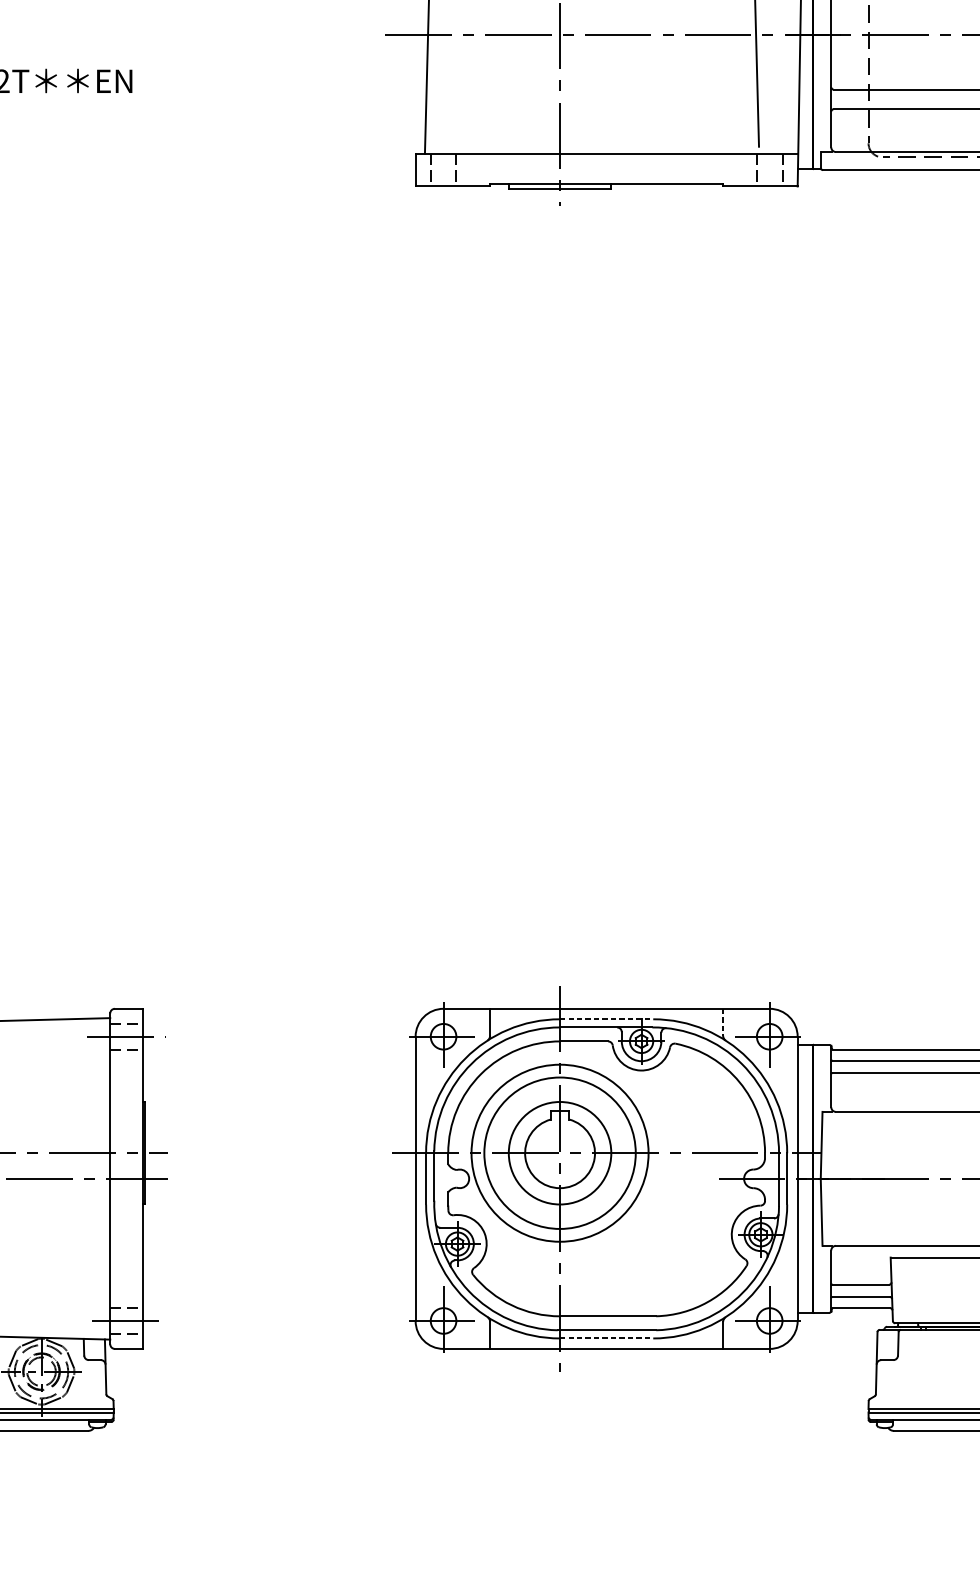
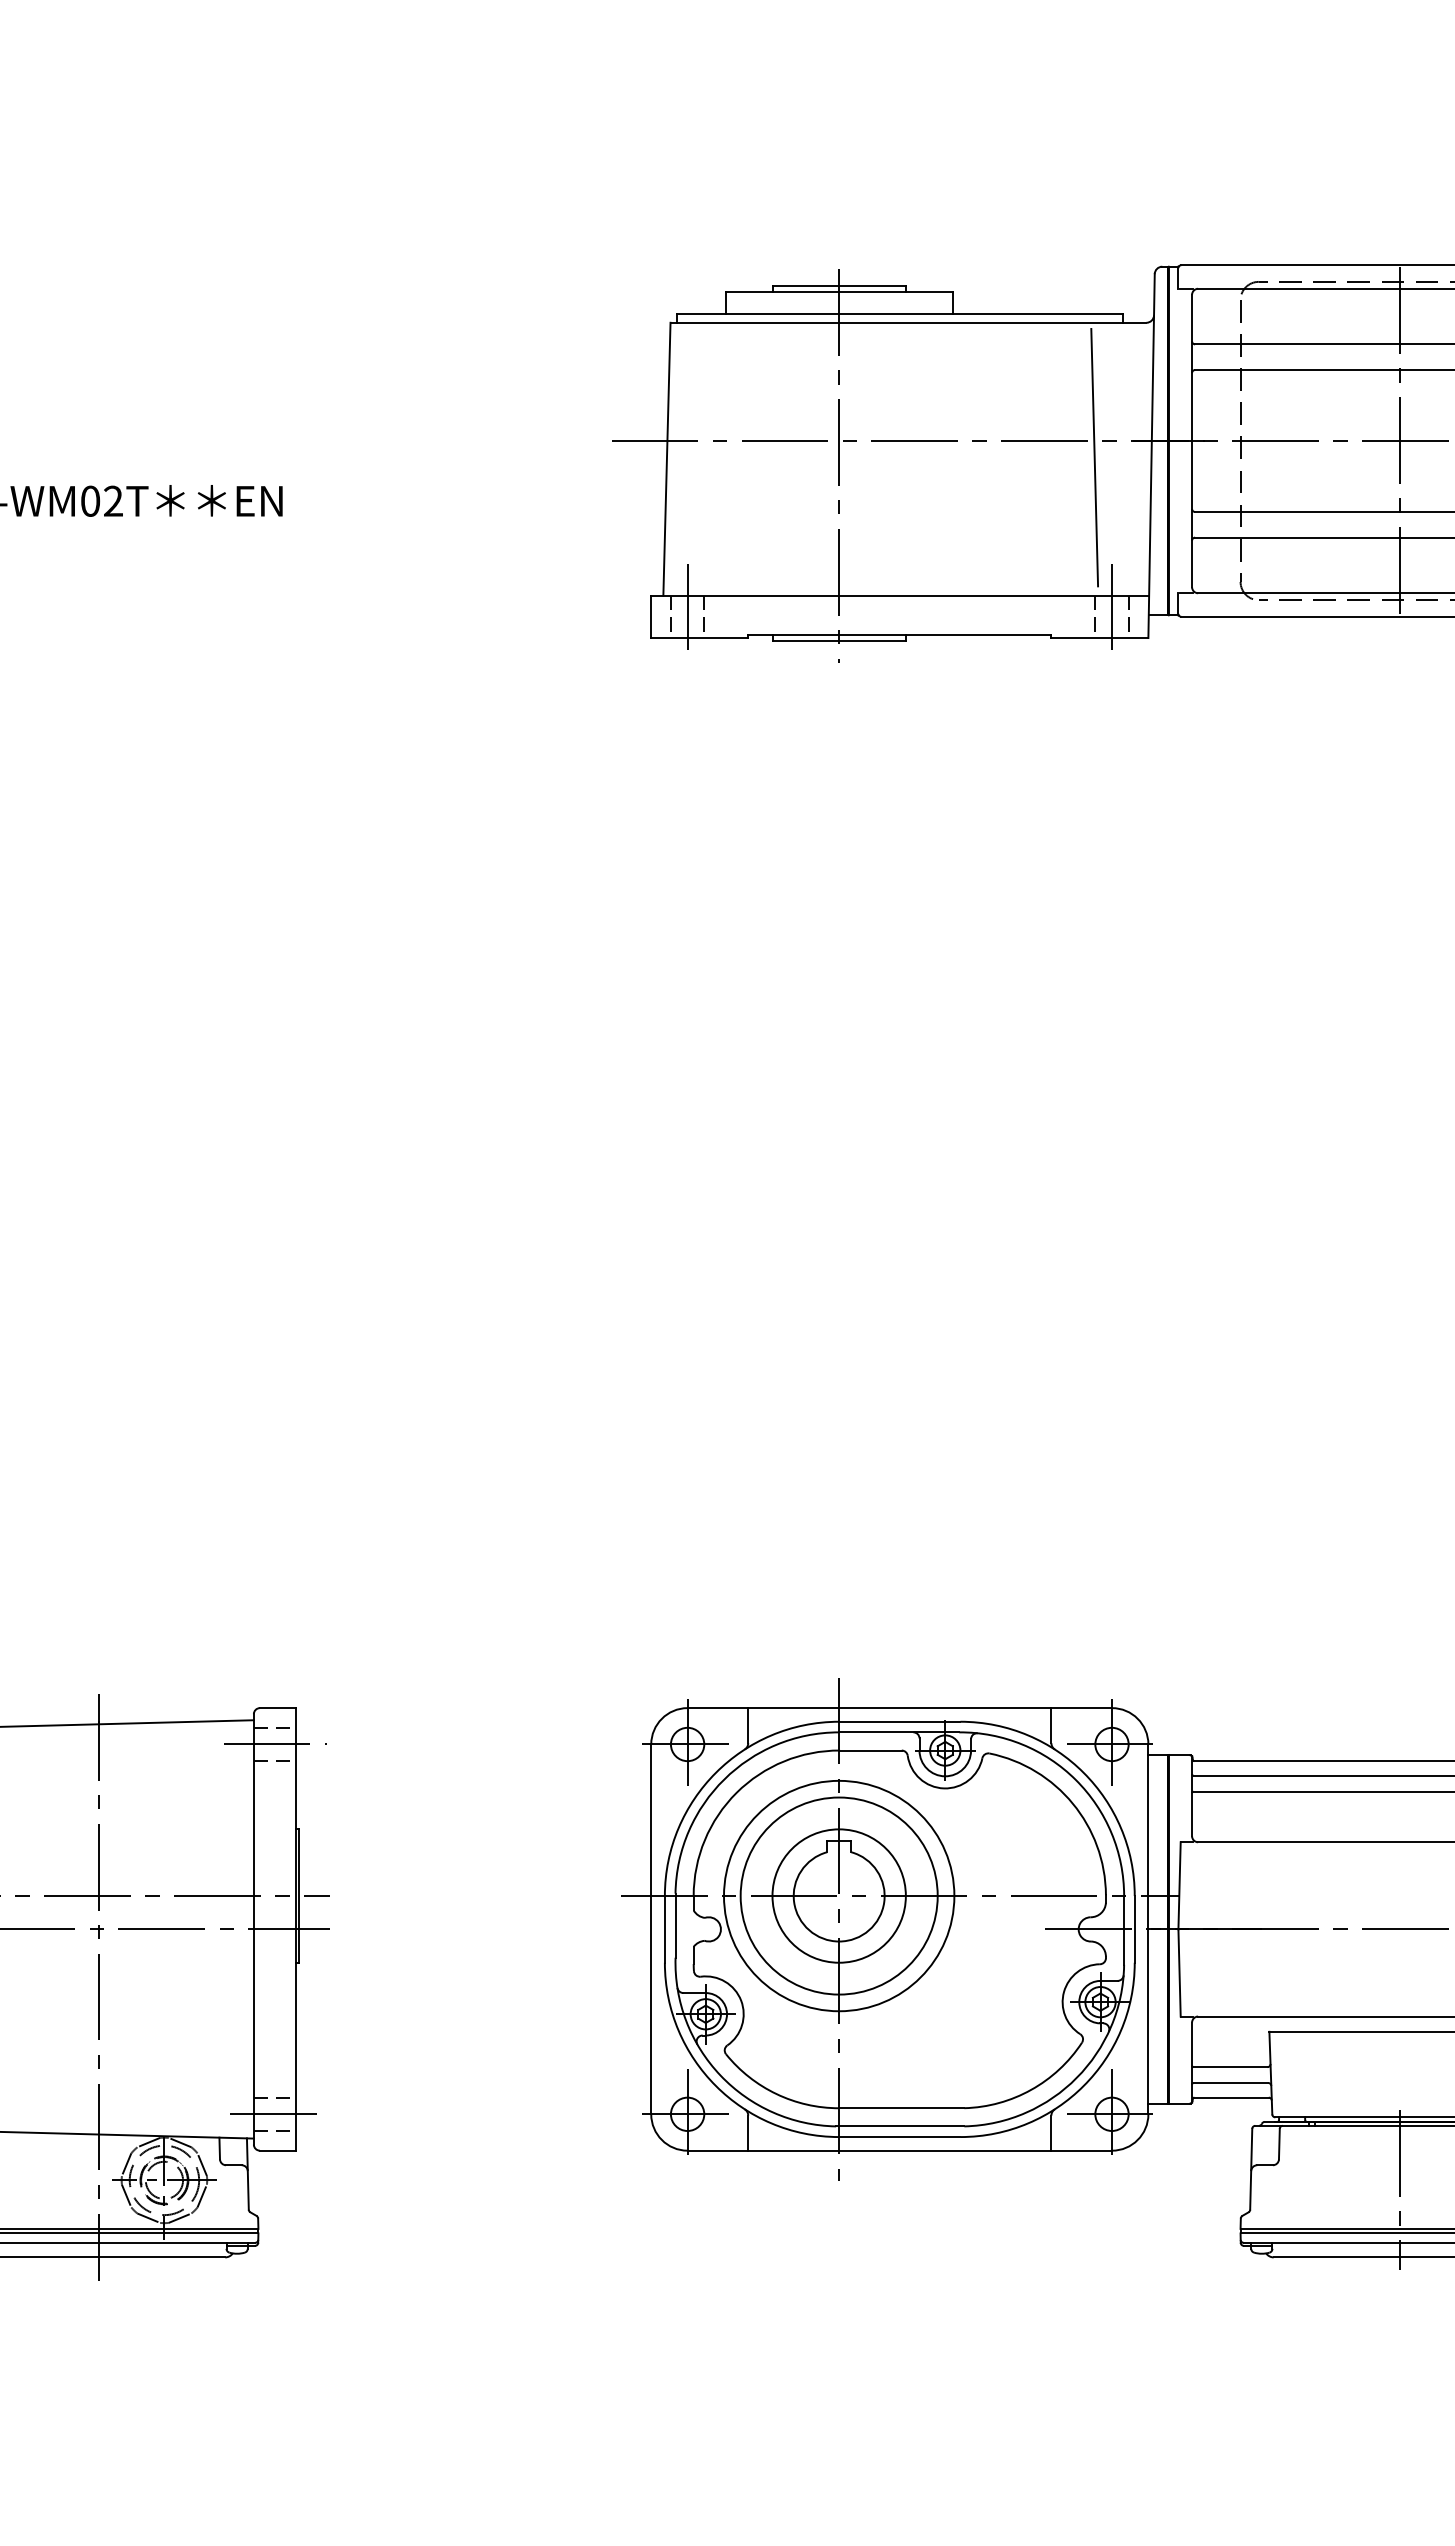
line: (443, 165) -> (687, 610), added
line: (770, 165) -> (1112, 610), added
line: (606, 1019) -> (899, 1721), dashed -> solid
line: (723, 1022) -> (1051, 1725), dashed -> solid
line: (606, 1338) -> (899, 2137), dashed -> solid

